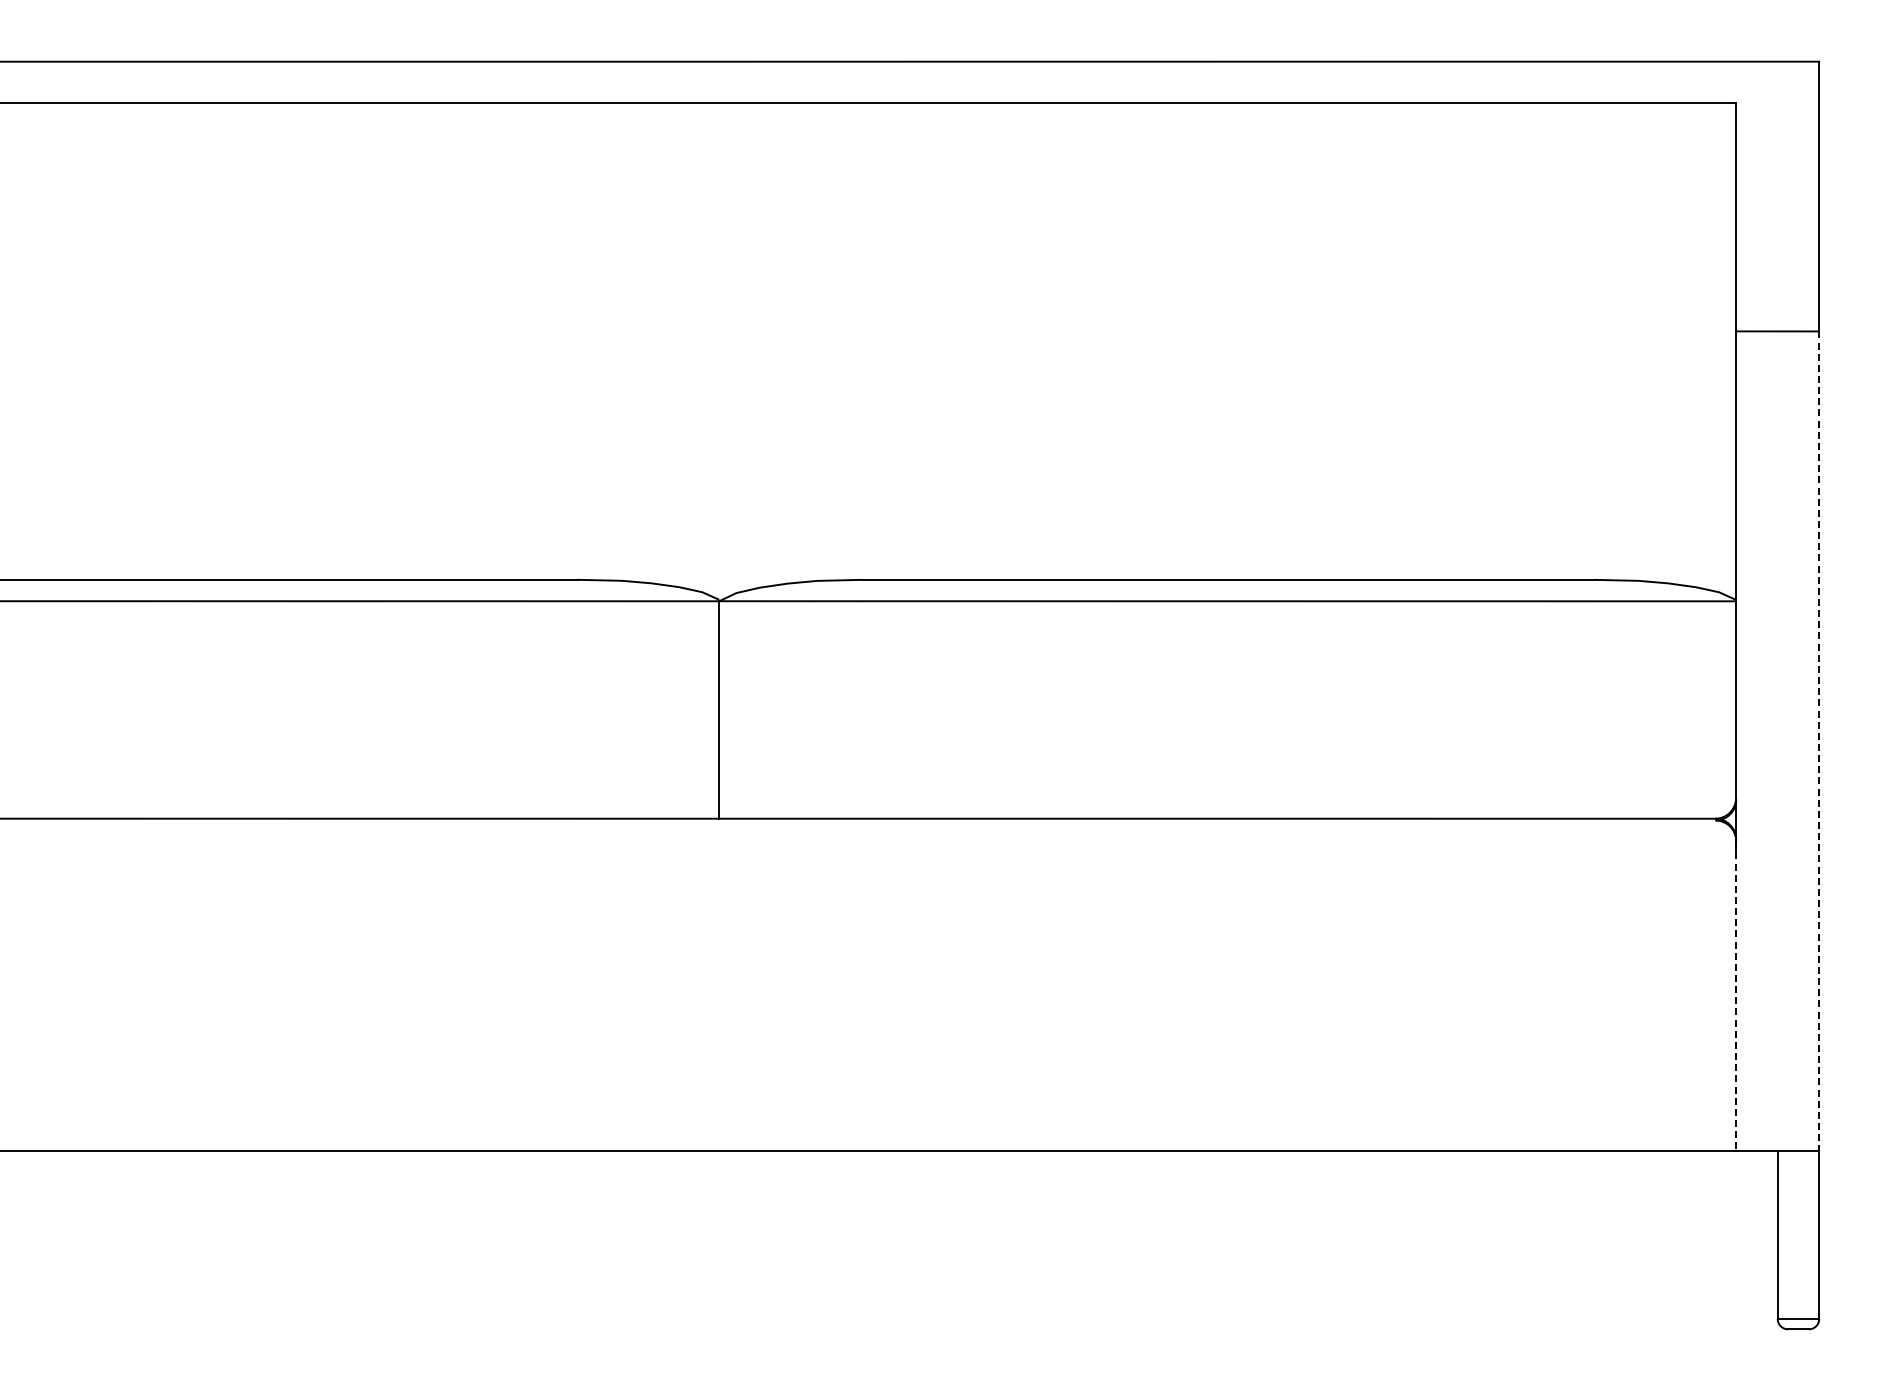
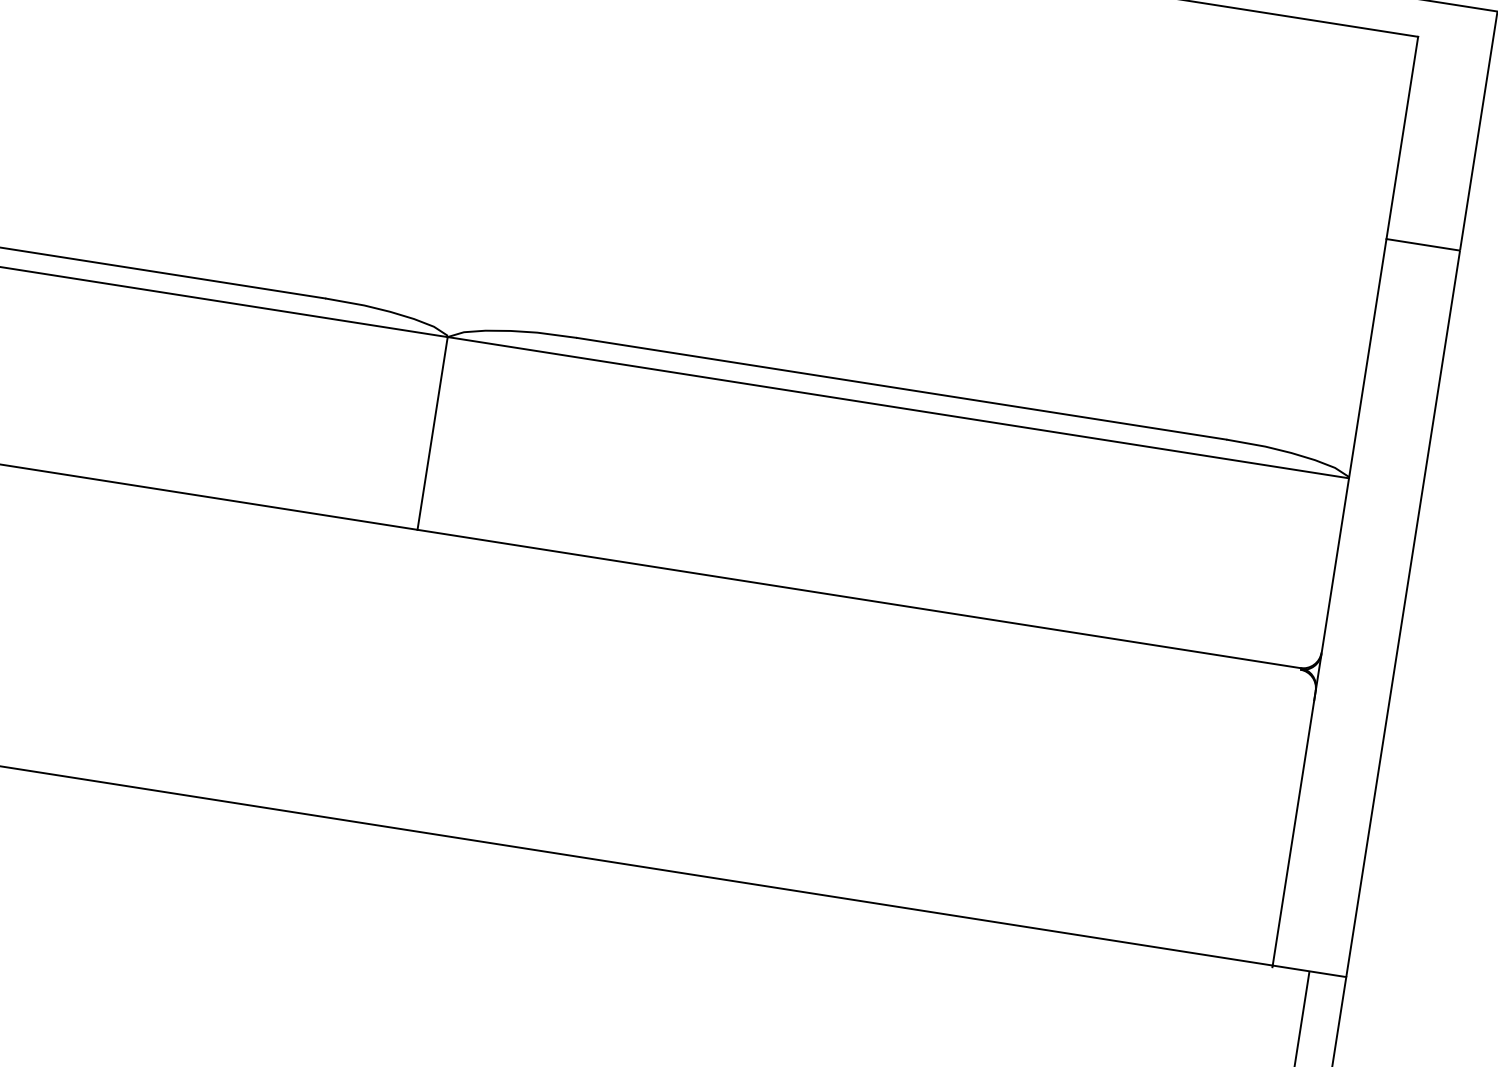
line: (1819, 741) -> (1403, 614), dashed -> solid
line: (1736, 997) -> (1294, 829), dashed -> solid

